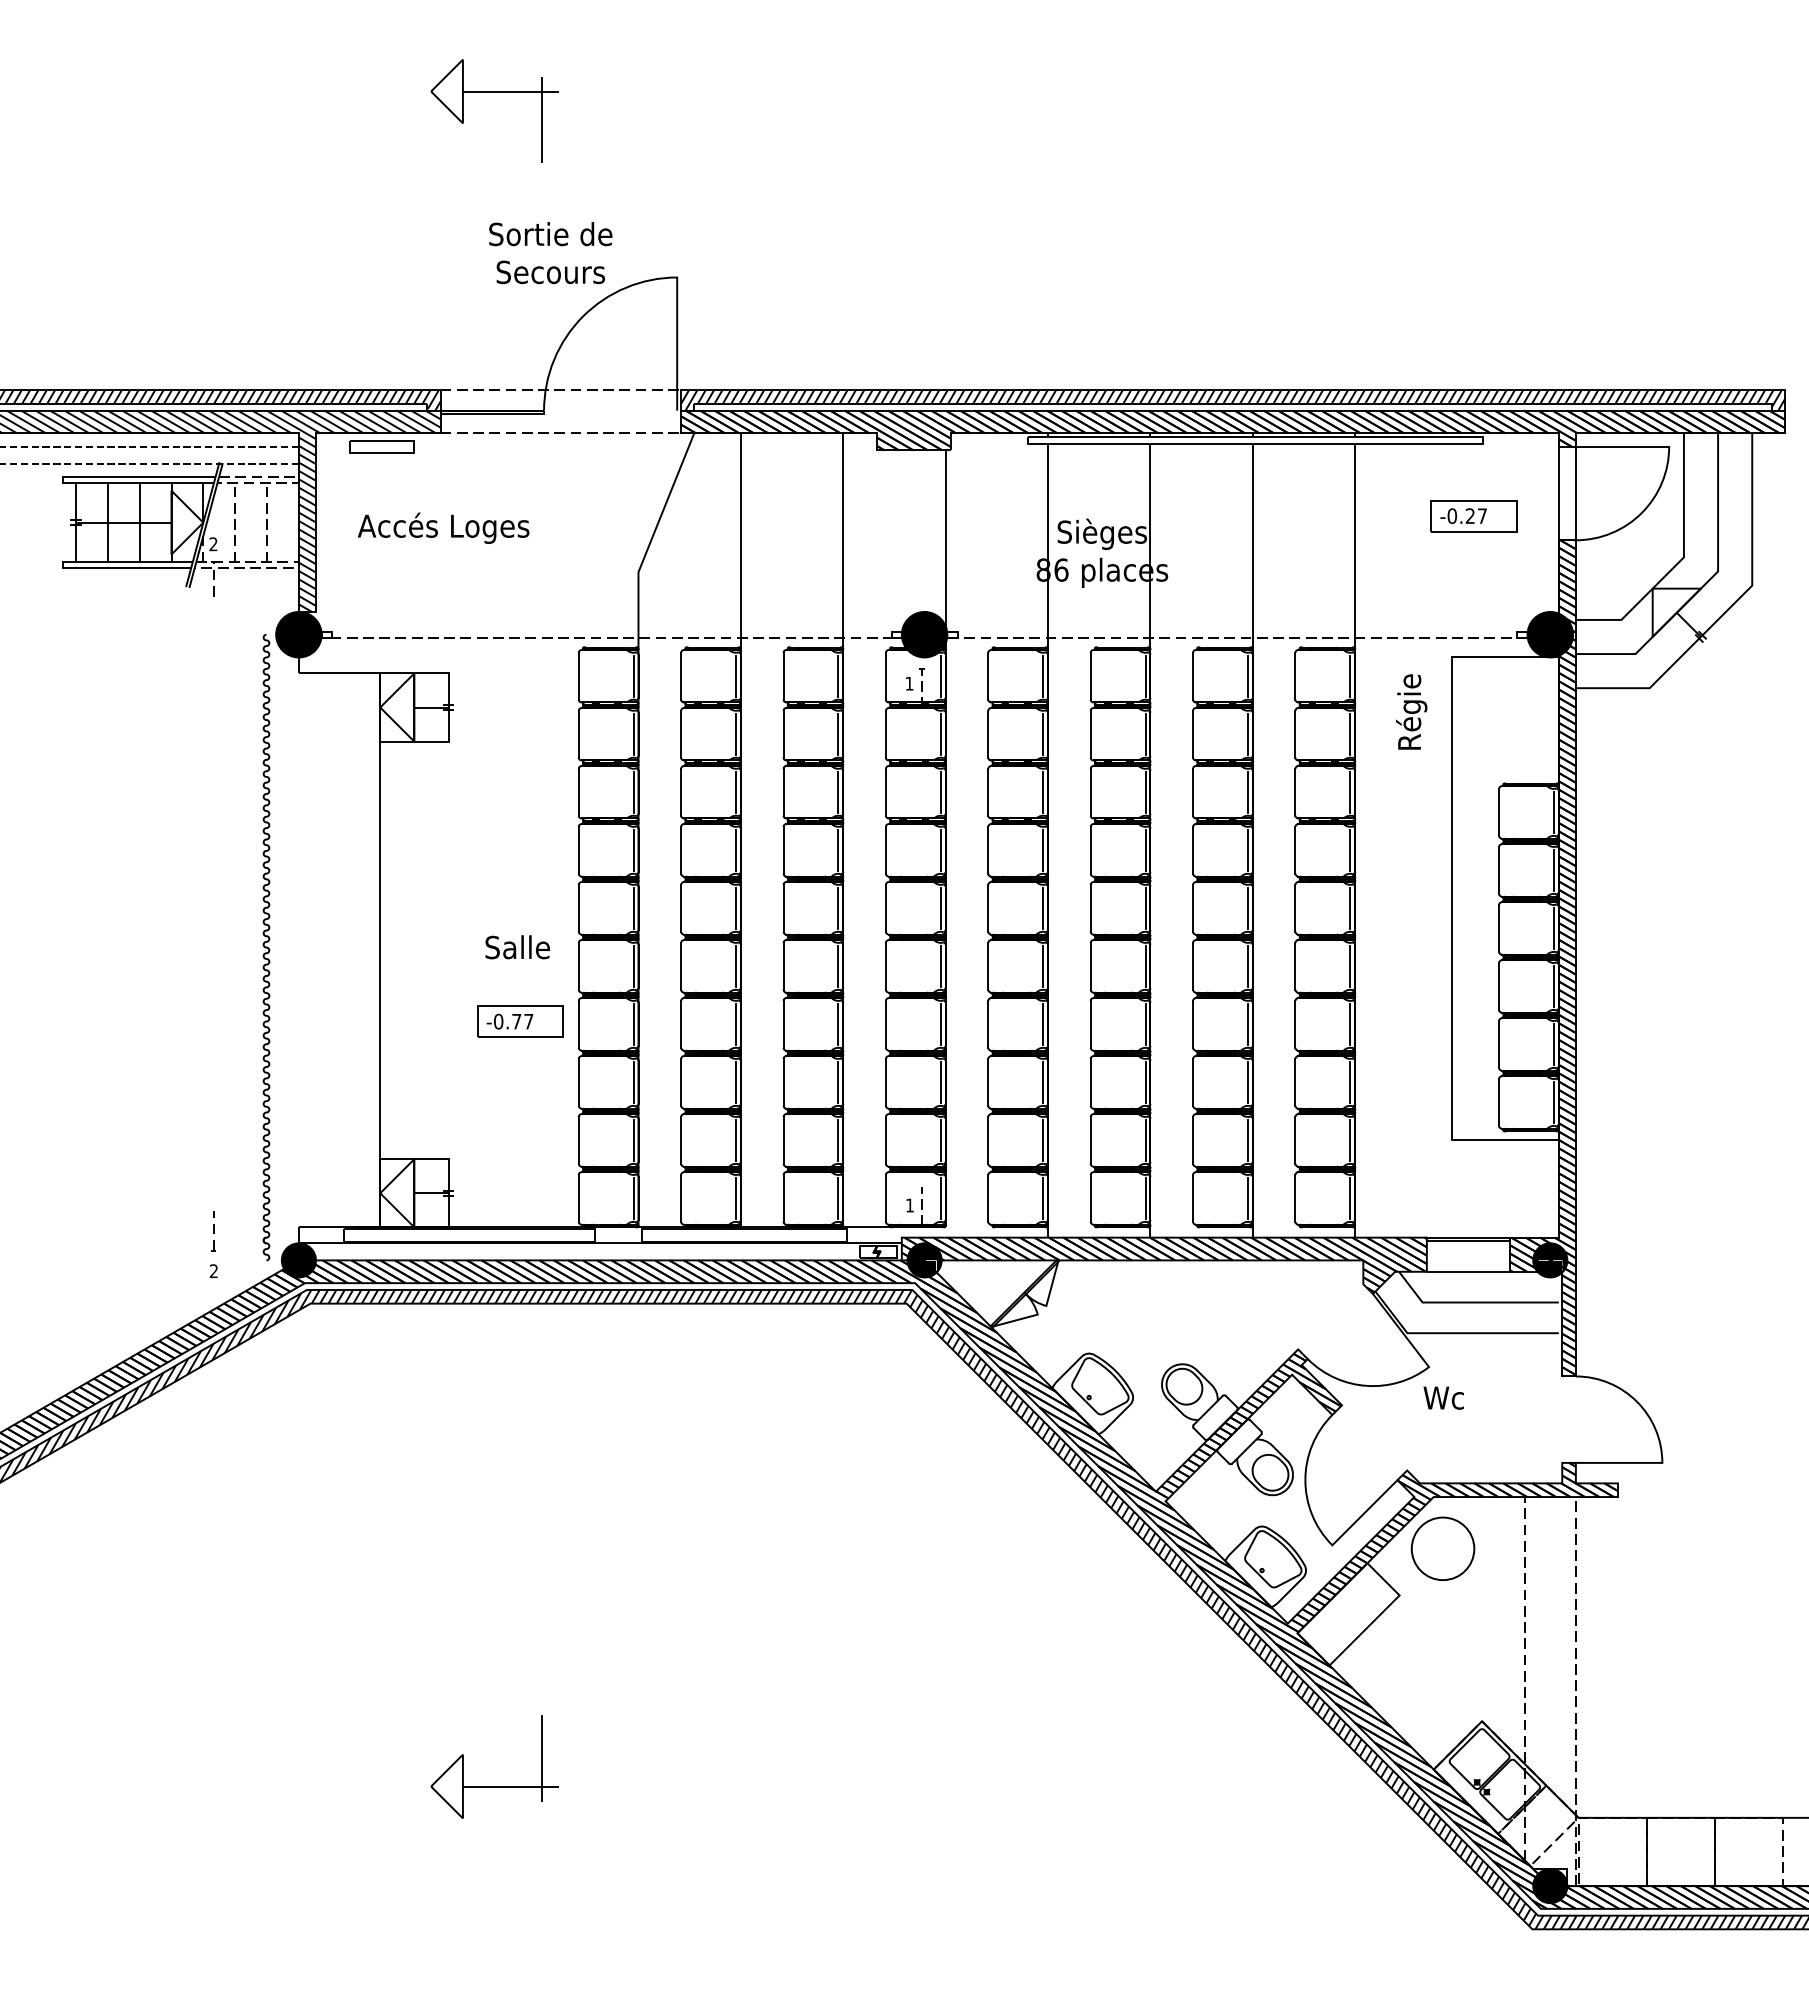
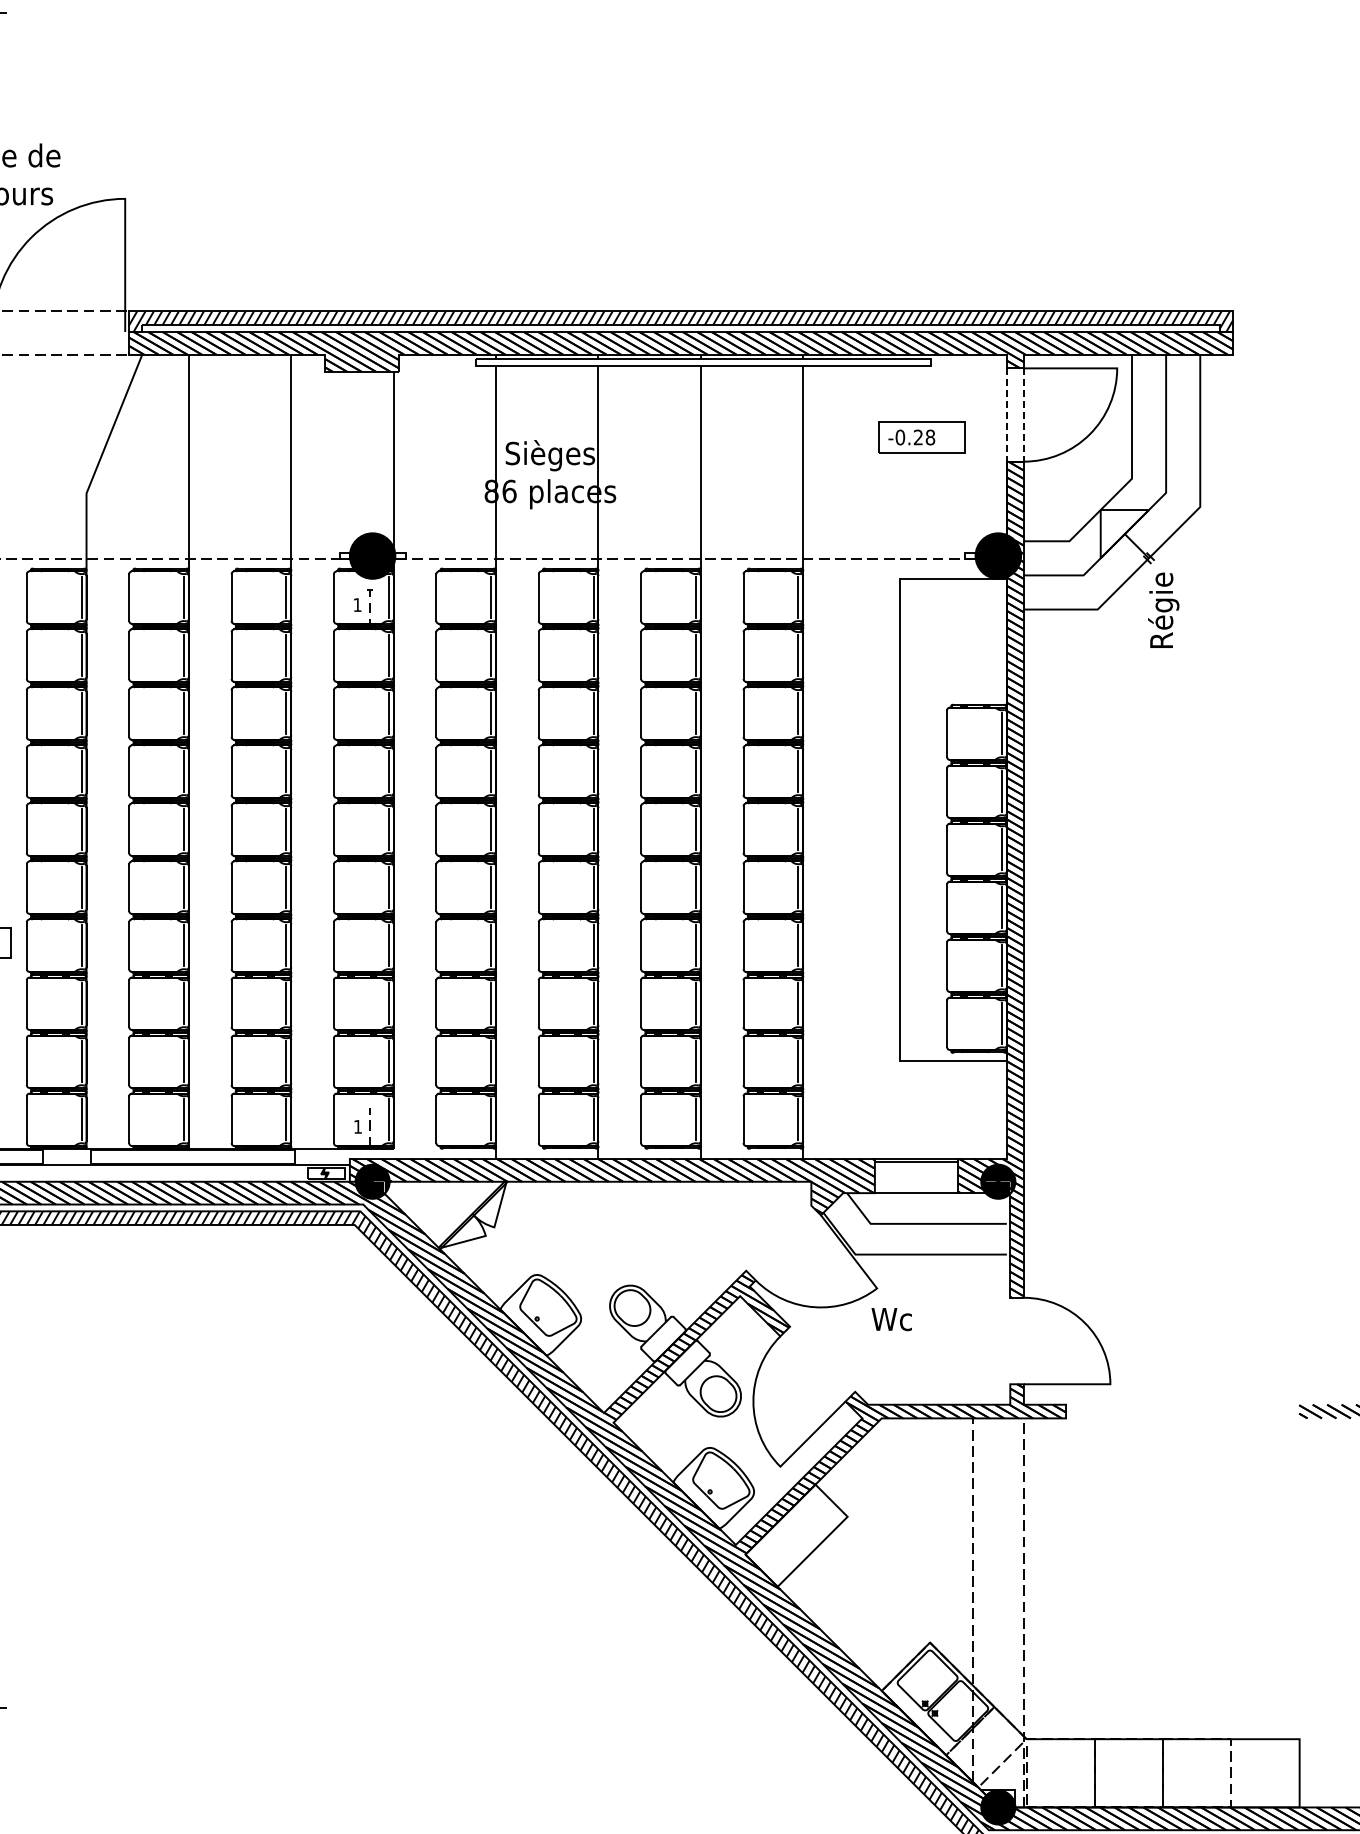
line: (1558, 493) -> (1006, 414), solid -> dashed
line: (1575, 493) -> (1023, 414), solid -> dashed
text: (1482, 516) -> (930, 437), -0.27 -> -0.28
text: (1411, 711) -> (1163, 609), moved
circle: (1442, 1548) -> (890, 1469), removed

